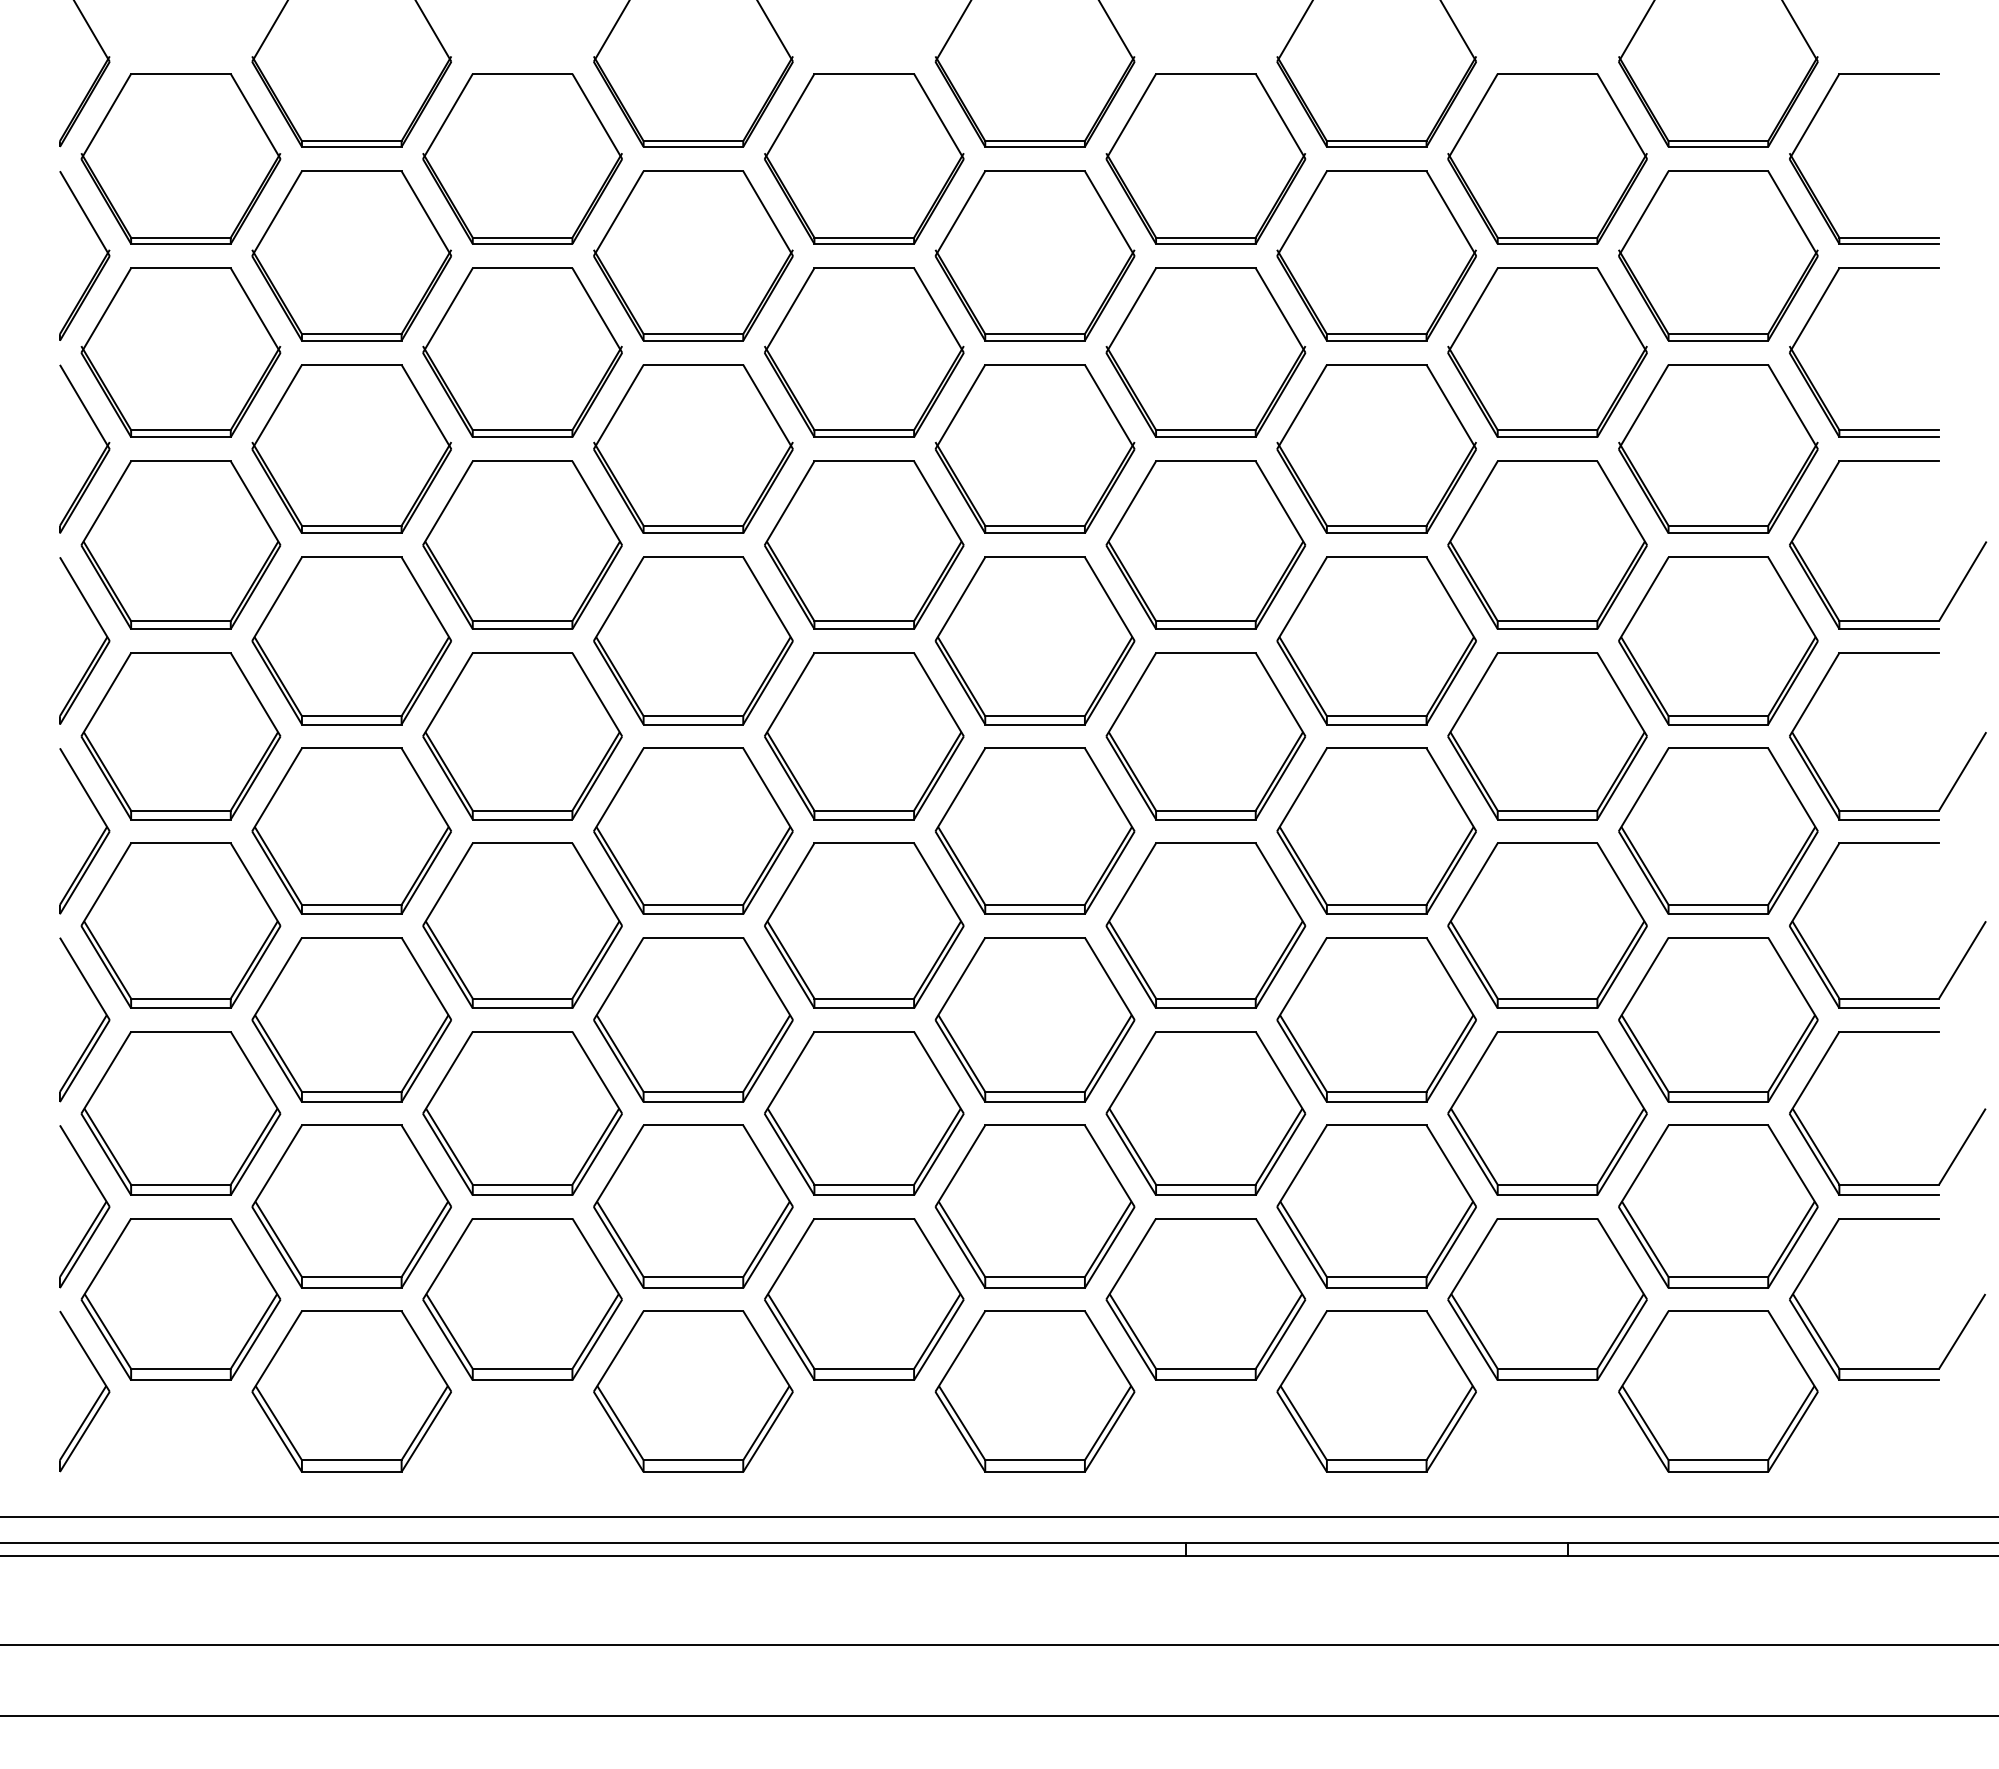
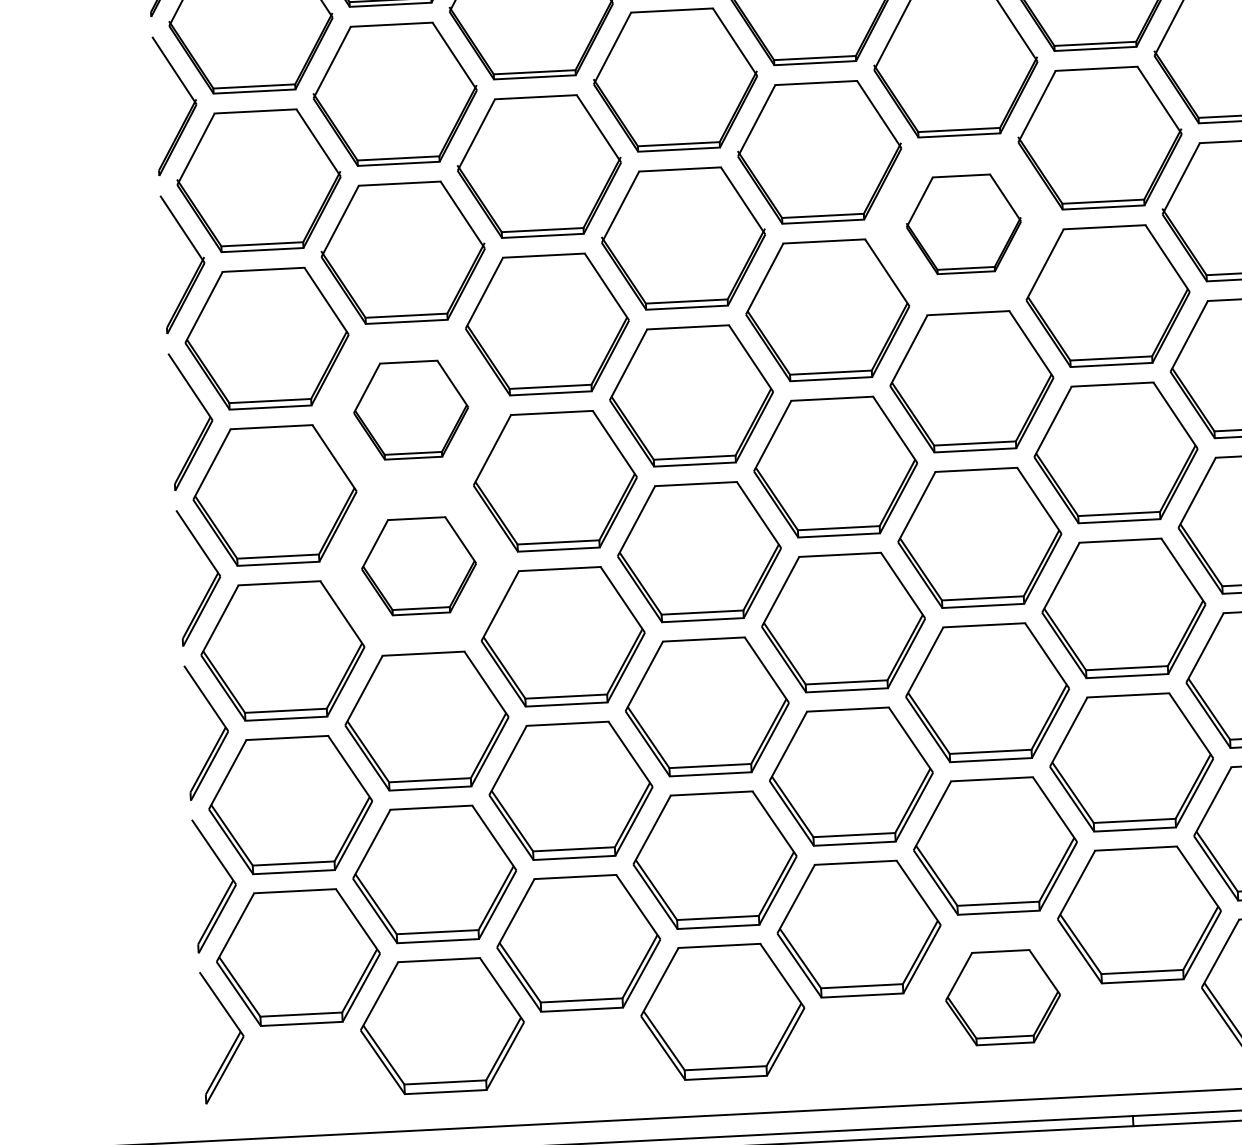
part: (1034, 448) -> (963, 223), size x0.7
part: (351, 640) -> (410, 409), size x0.7
part: (351, 830) -> (418, 565), size x0.7
part: (1034, 1391) -> (1002, 997), size x0.7

